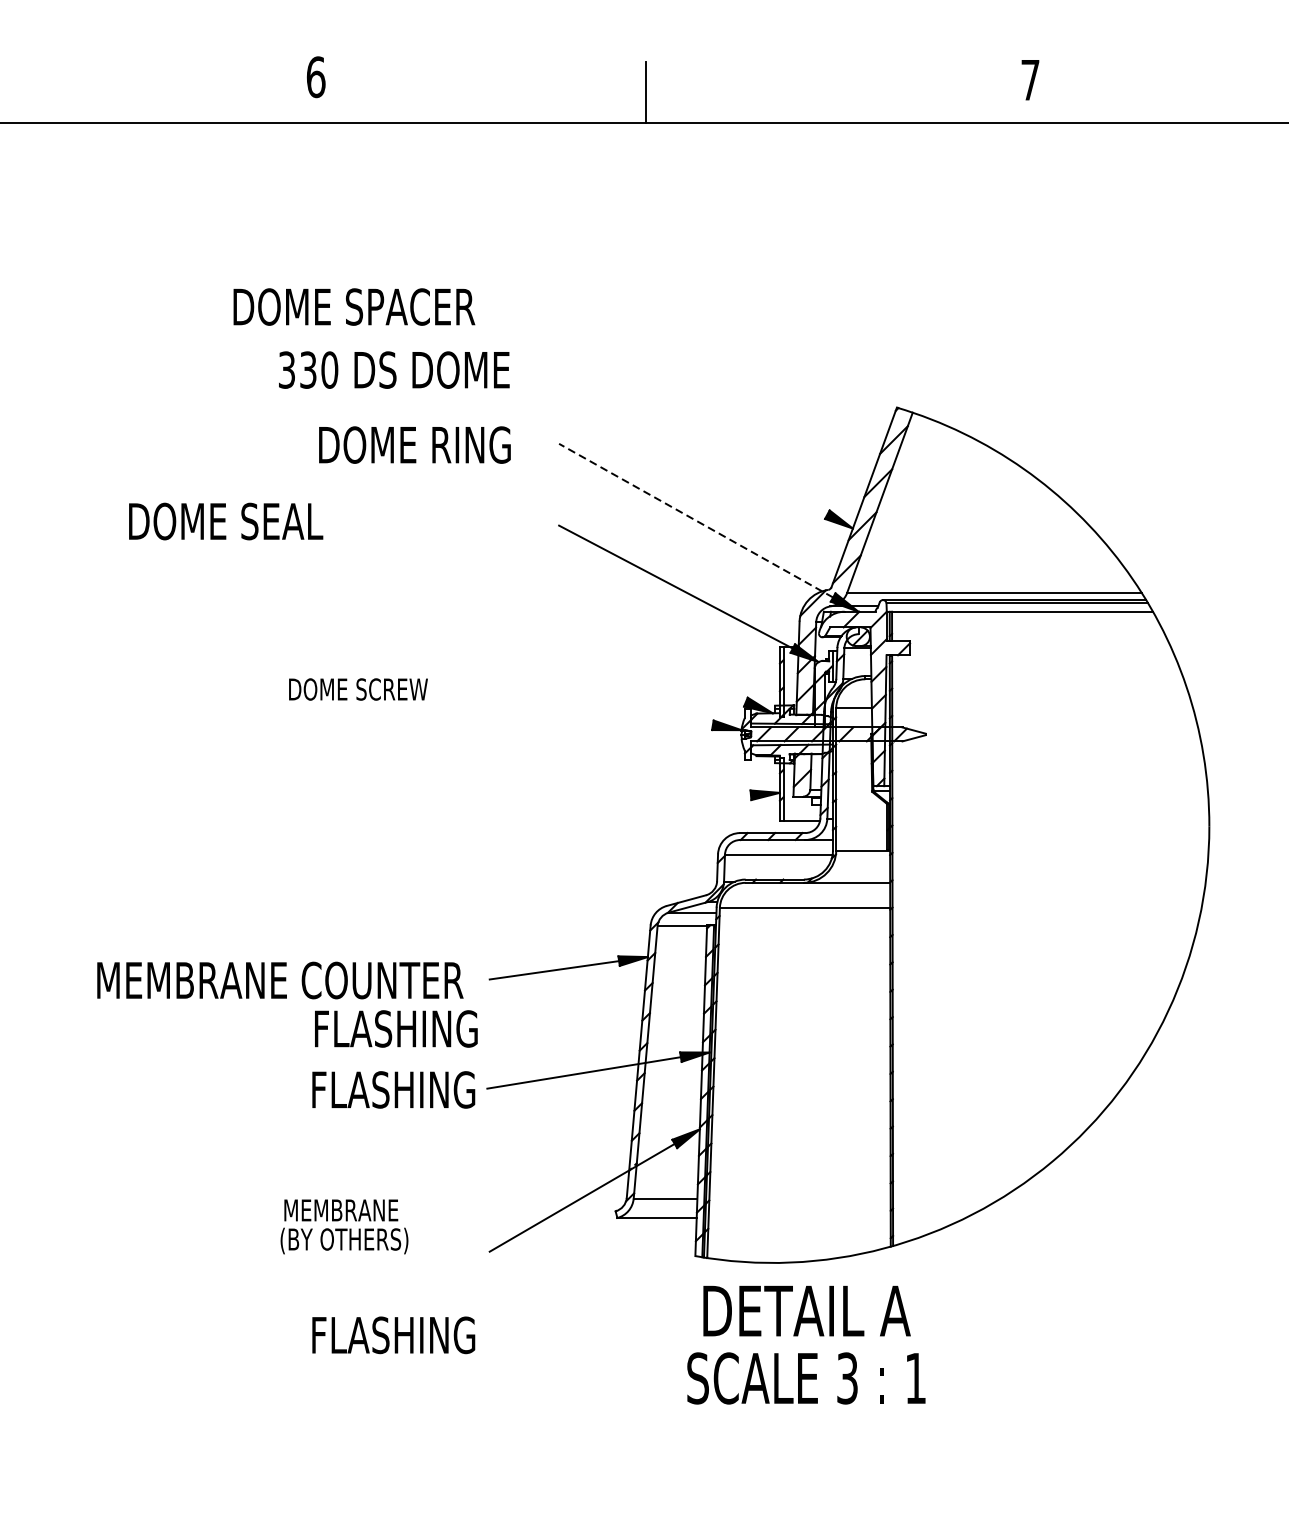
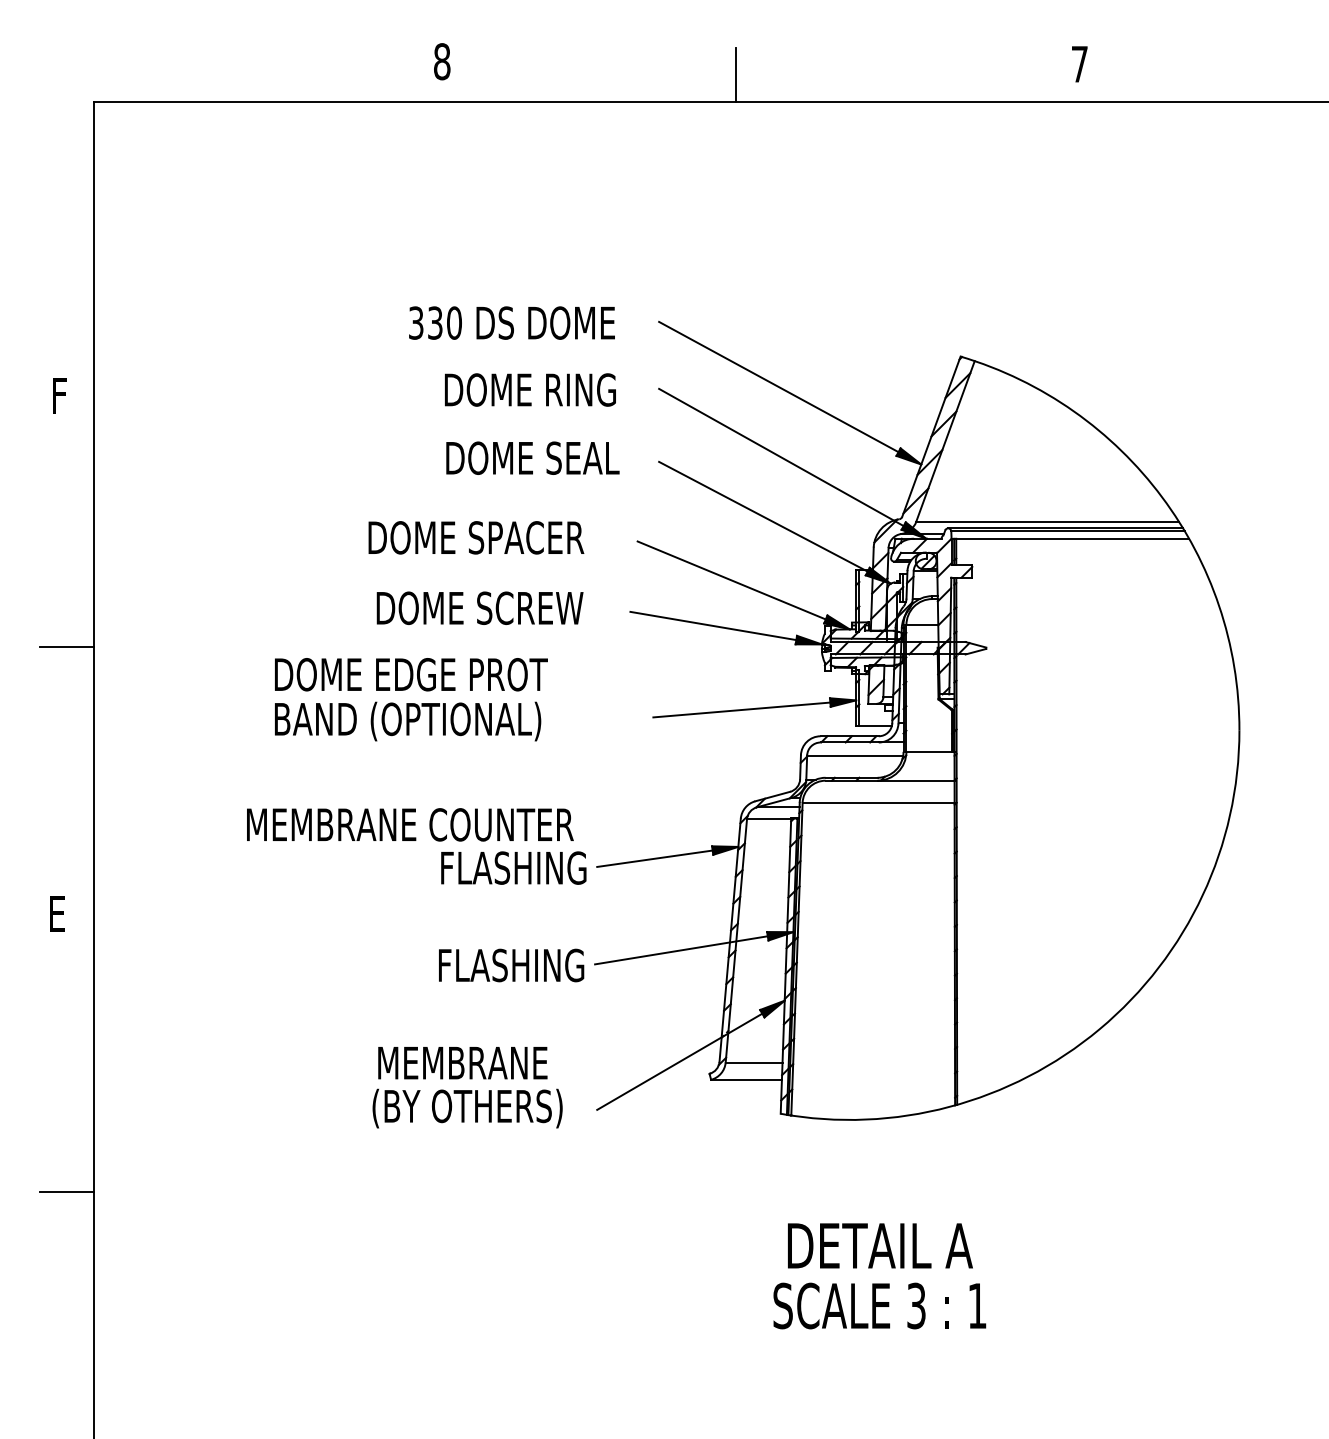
text: (316, 76) -> (442, 61), 6 -> 8
part: (354, 306) -> (476, 537), moved
line: (692, 441) -> (778, 386), added
part: (225, 520) -> (532, 457), moved
line: (695, 520) -> (780, 457), dashed -> solid
line: (640, 658) -> (731, 580), added
part: (357, 688) -> (479, 607), size x1.67
line: (620, 708) -> (713, 625), added
part: (281, 791) -> (411, 699), added
line: (651, 803) -> (741, 709), added
part: (287, 1004) -> (416, 846), moved
part: (344, 1226) -> (467, 1087), size x1.67
part: (393, 1335) -> (511, 1184), removed
part: (806, 1353) -> (879, 1283), moved

